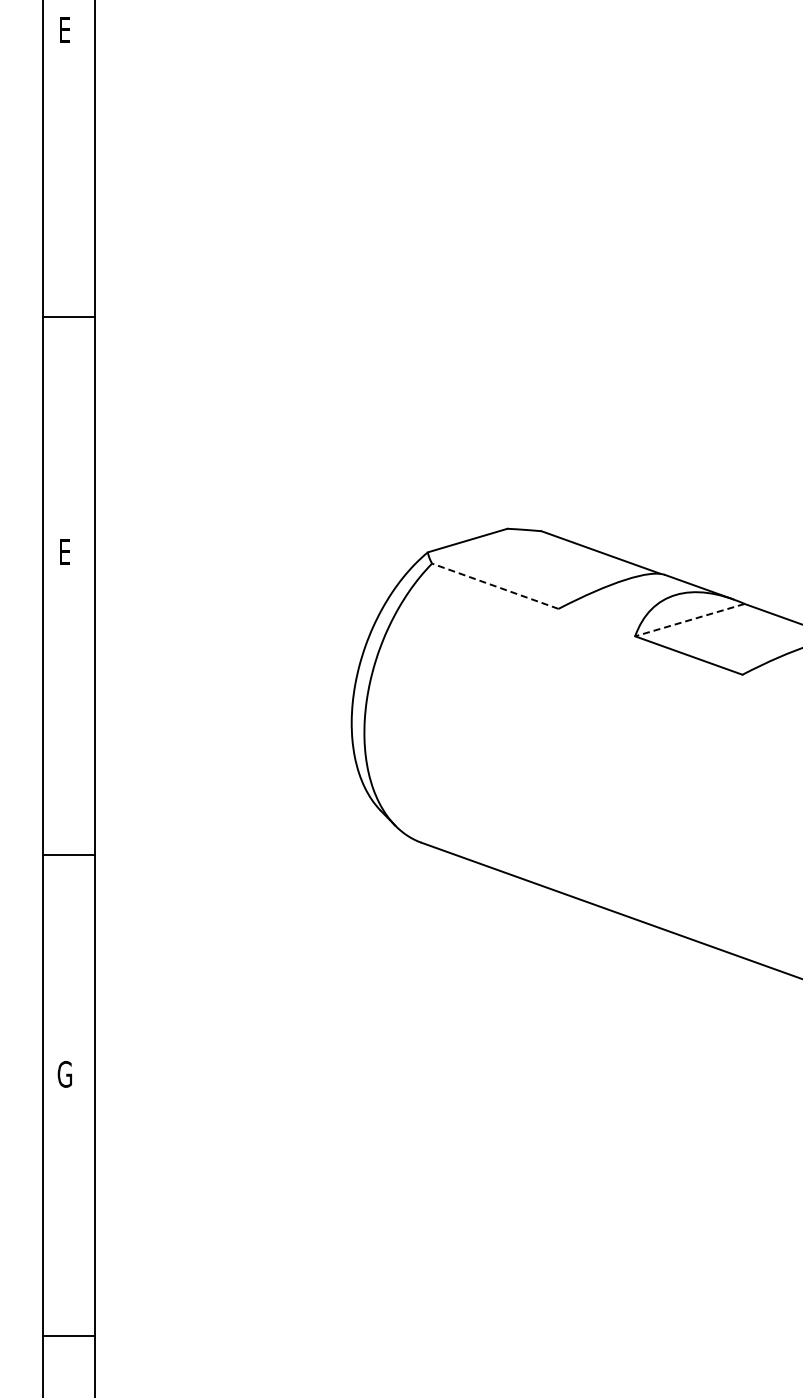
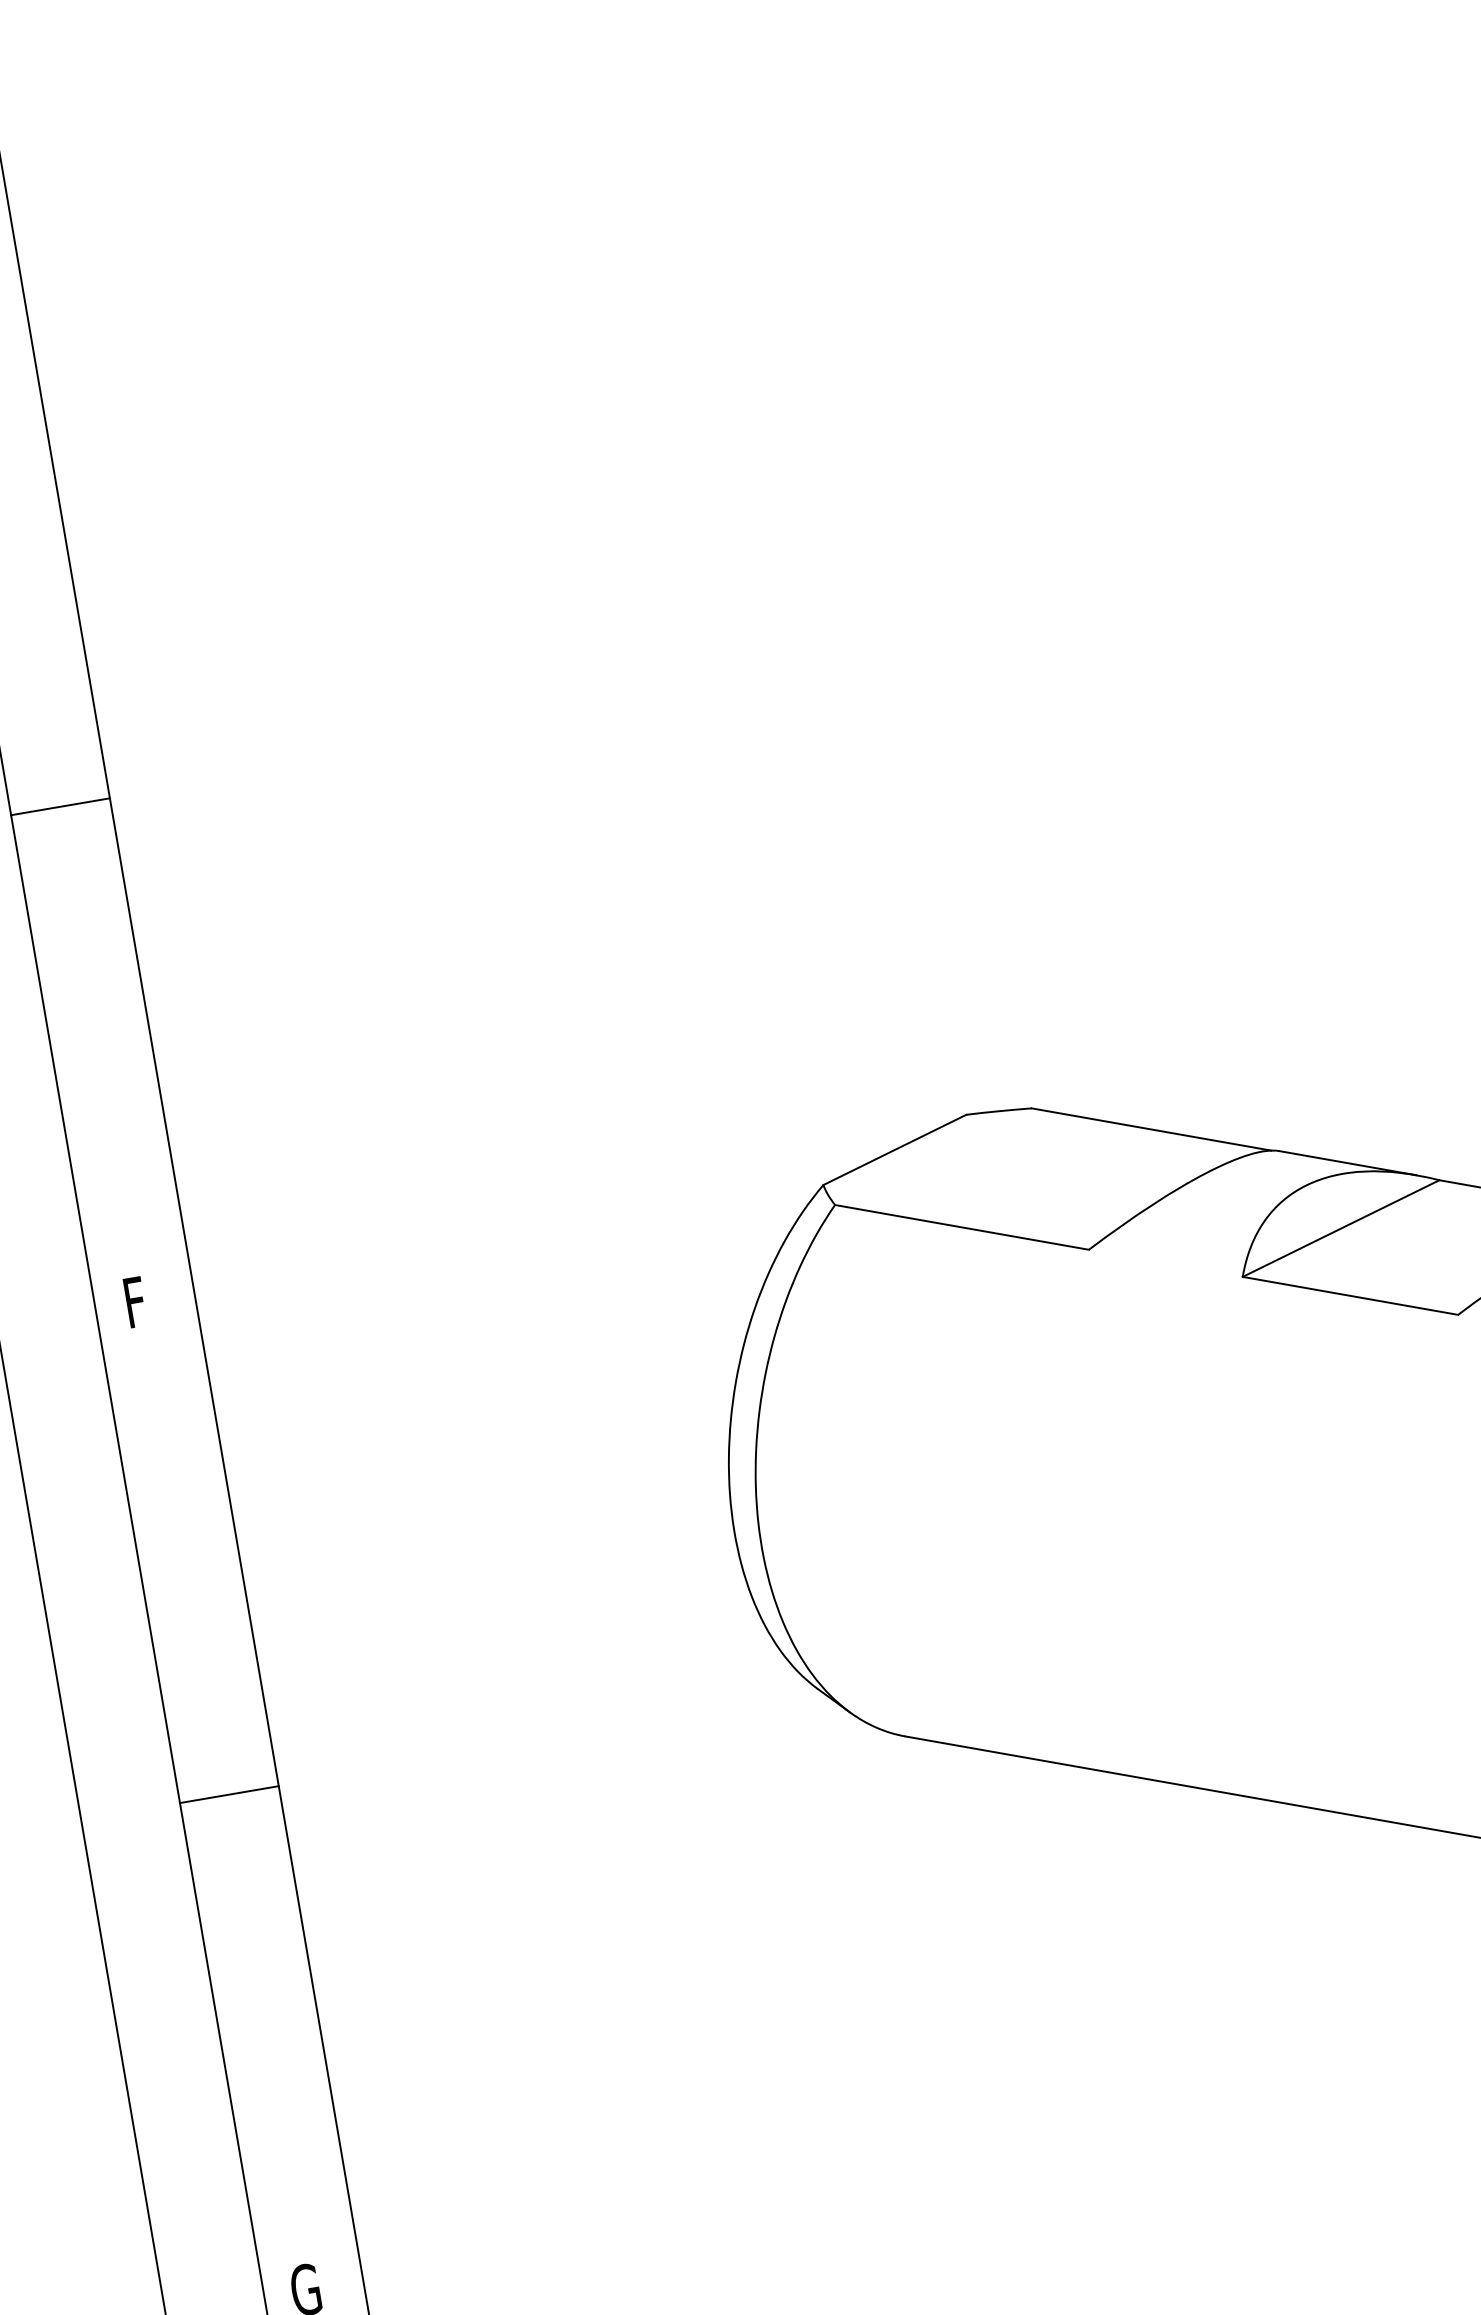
line: (69, 317) -> (61, 807), moved
text: (65, 551) -> (137, 1300), E -> F
line: (494, 586) -> (960, 1228), dashed -> solid
line: (689, 620) -> (1340, 1229), dashed -> solid
line: (69, 855) -> (229, 1794), moved

